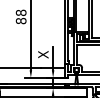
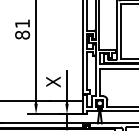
text: (20, 12) -> (21, 23), 88 -> 81

